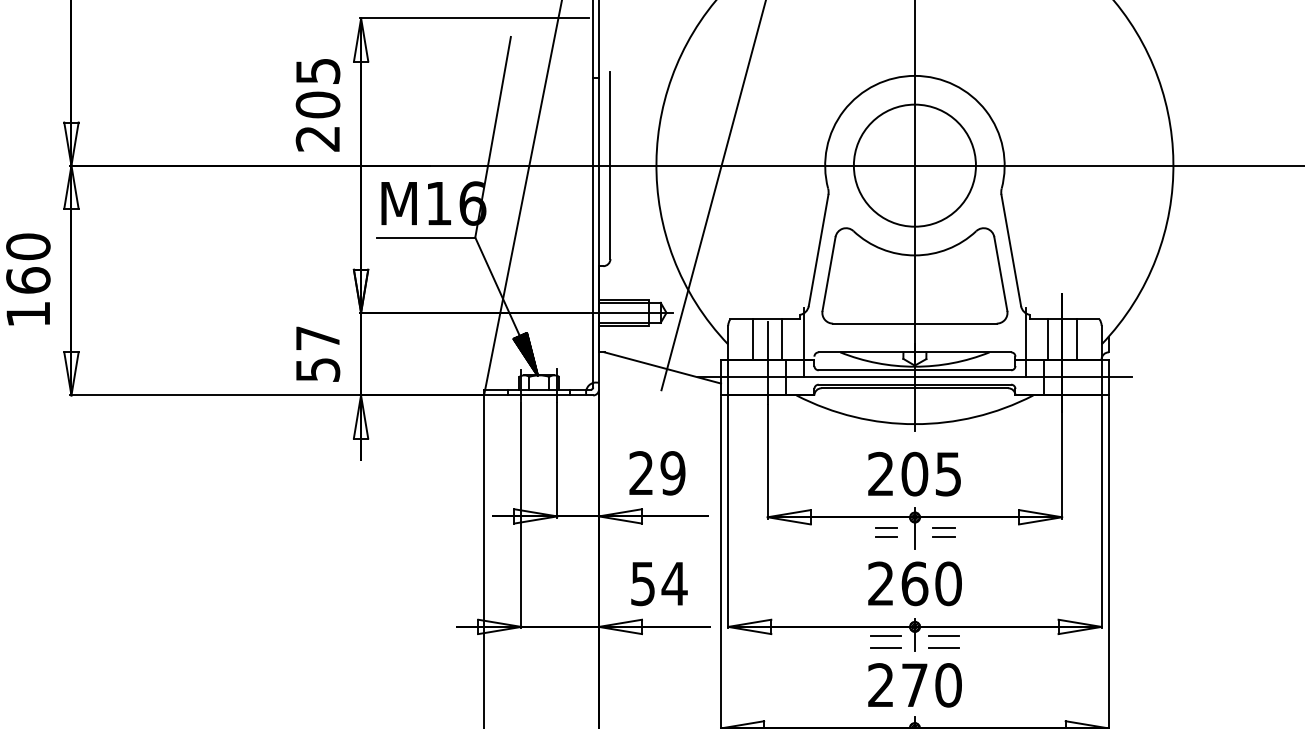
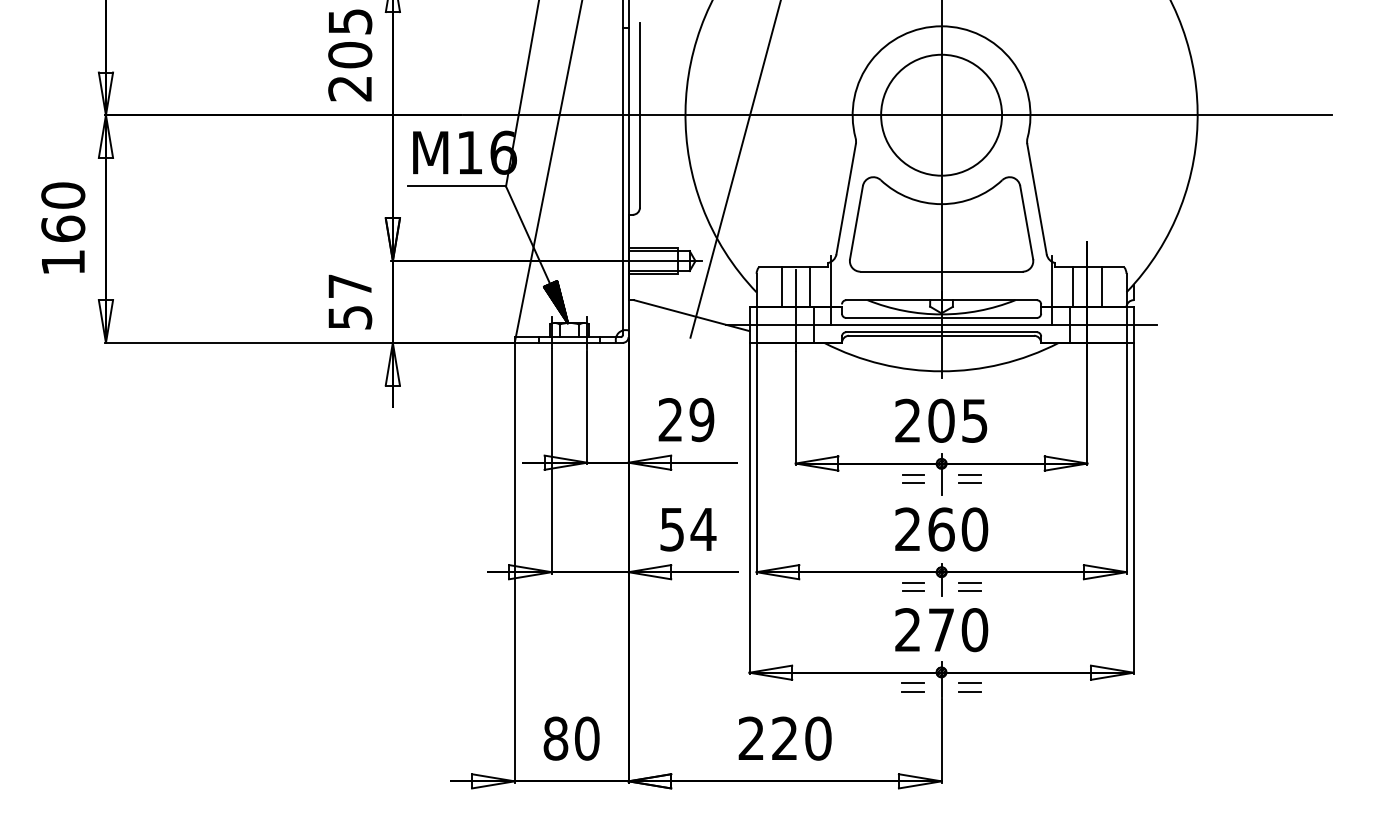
part: (886, 641) -> (913, 586), size x0.71
part: (943, 641) -> (969, 586), size x0.71

